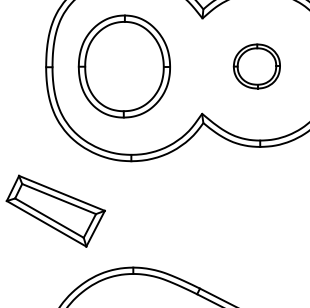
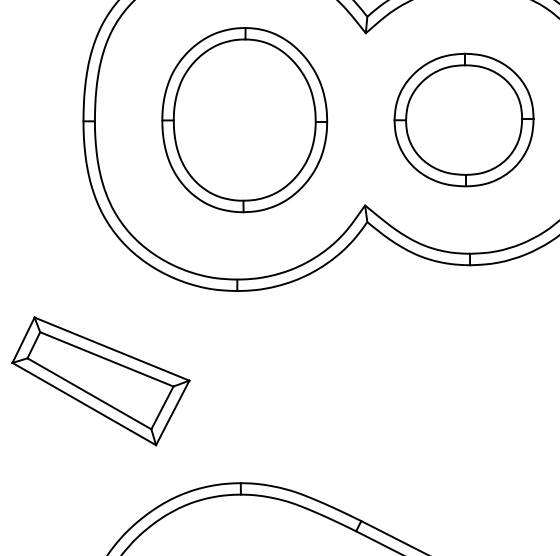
part: (123, 66) -> (242, 120), moved
part: (256, 66) -> (463, 120), size x1.67

